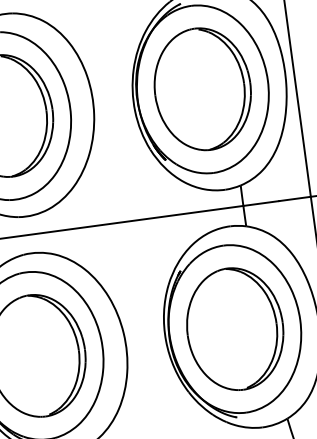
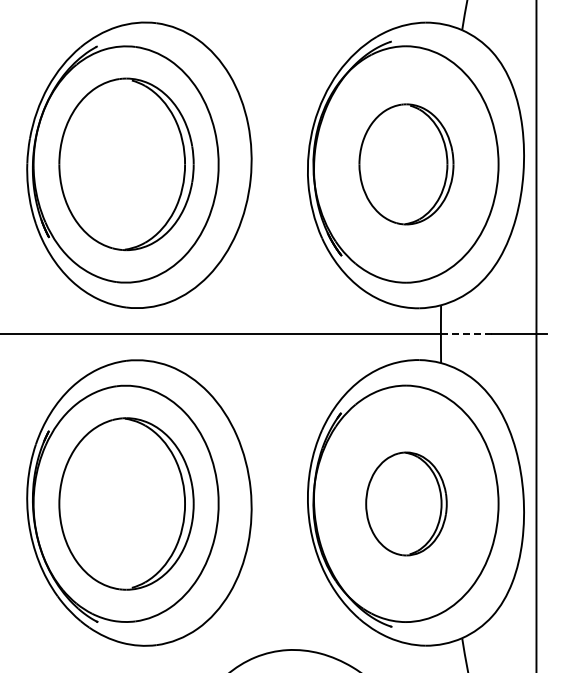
part: (202, 89) -> (406, 164), size x0.7
line: (260, 203) -> (465, 334), solid -> dashed
part: (235, 328) -> (406, 503), size x0.6

